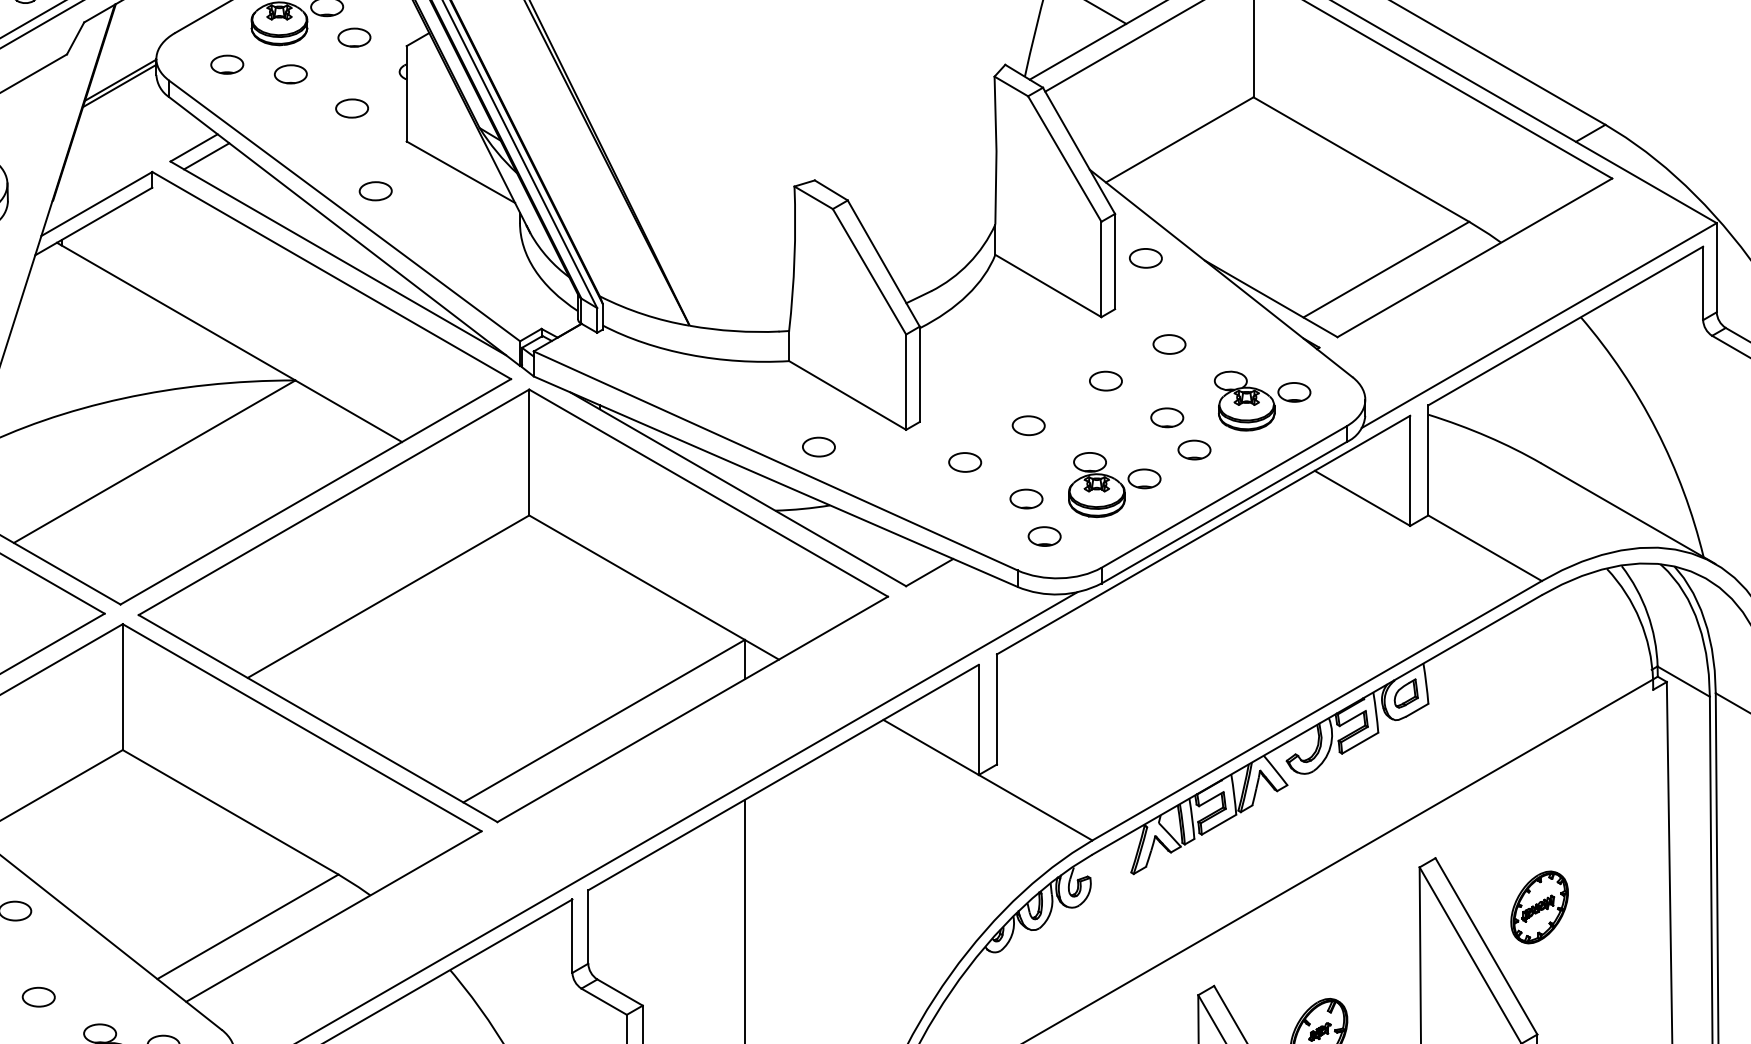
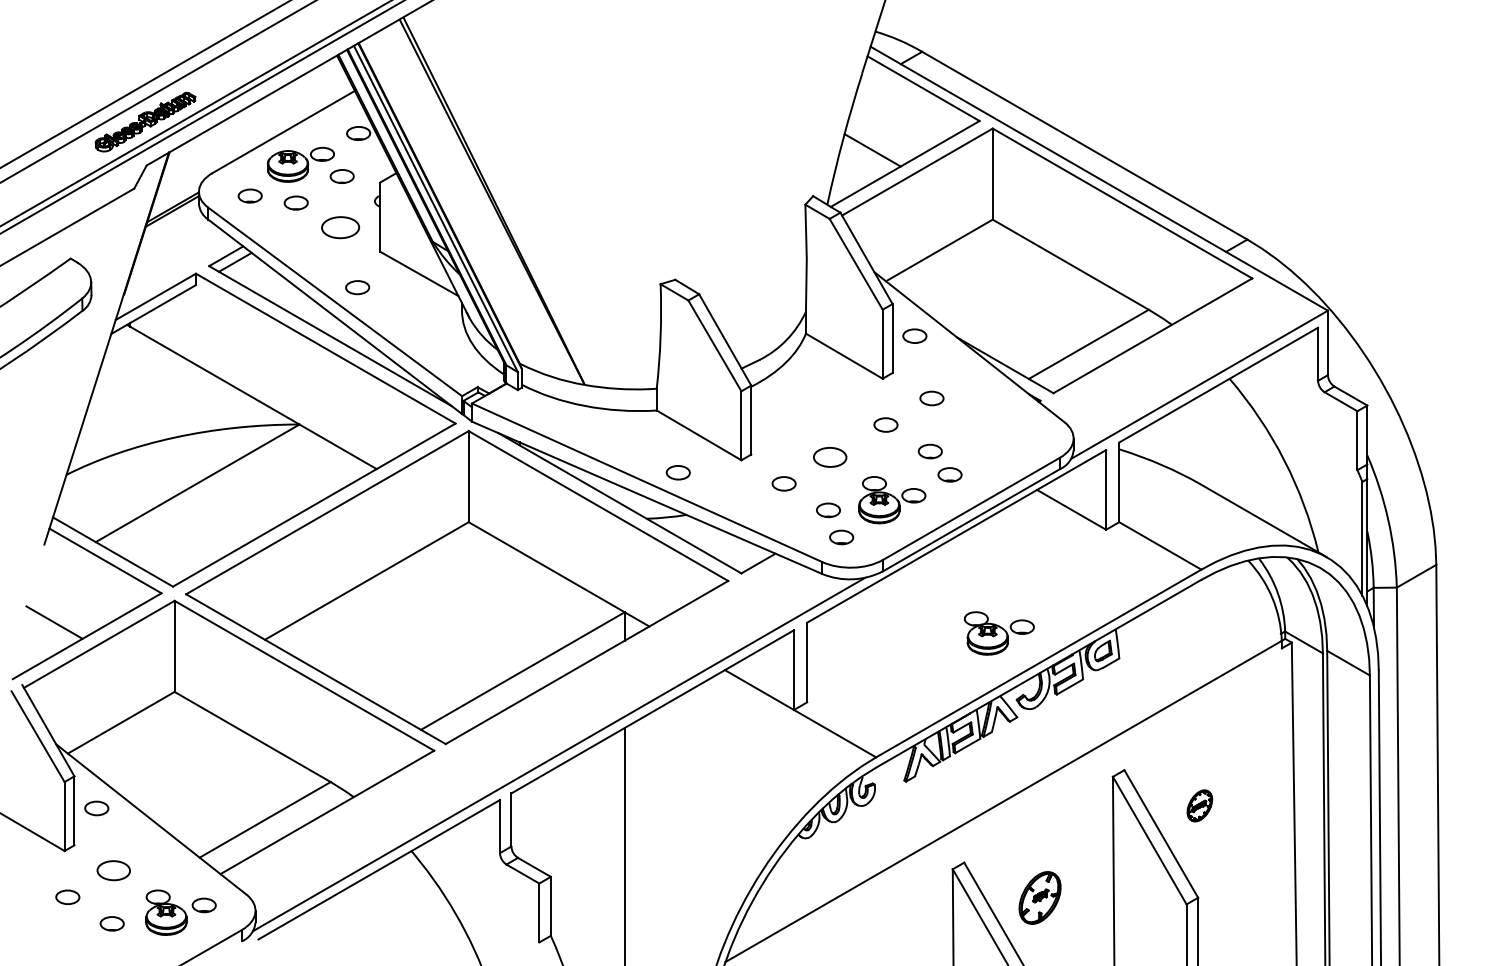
part: (352, 108) -> (340, 227), size x1.6
part: (1262, 401) -> (999, 633), moved
part: (1027, 424) -> (829, 456), size x1.4
part: (1539, 906) -> (1199, 805), size x0.6
part: (38, 996) -> (113, 870), size x1.4

